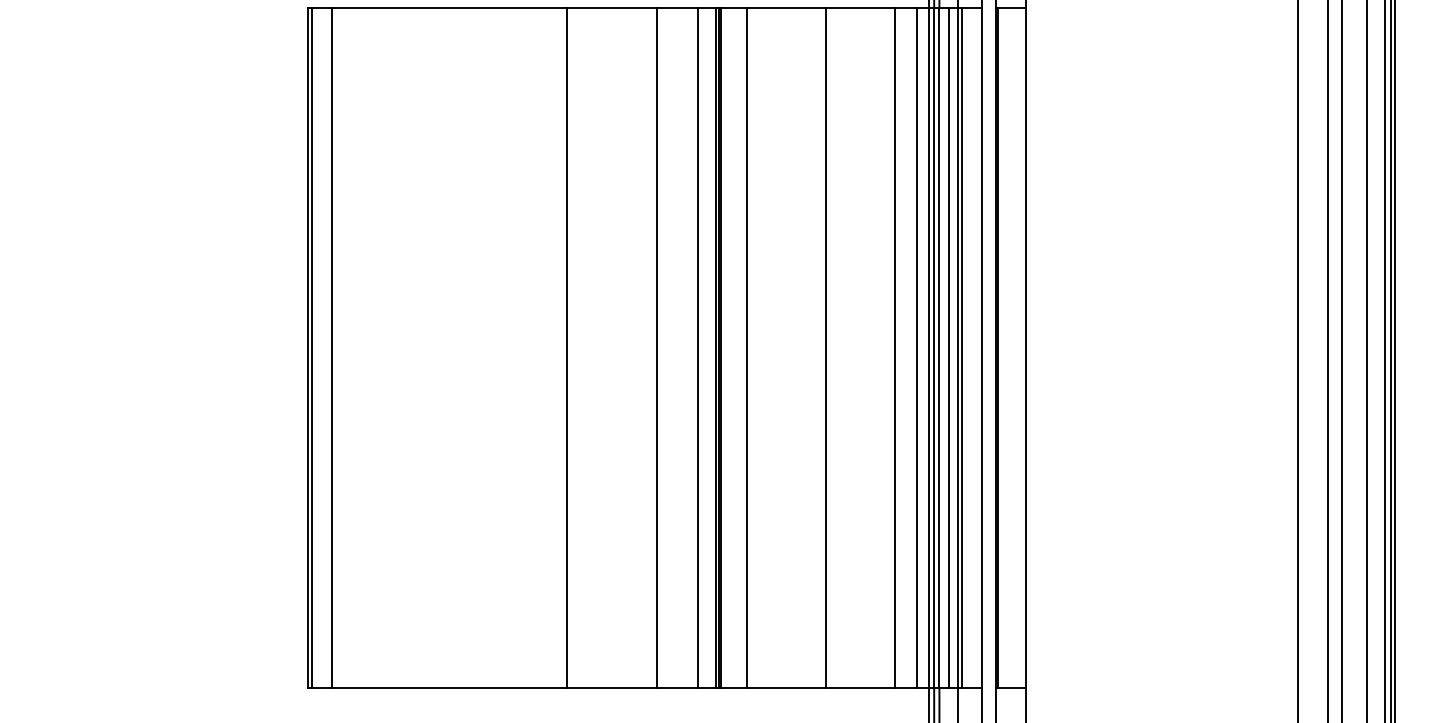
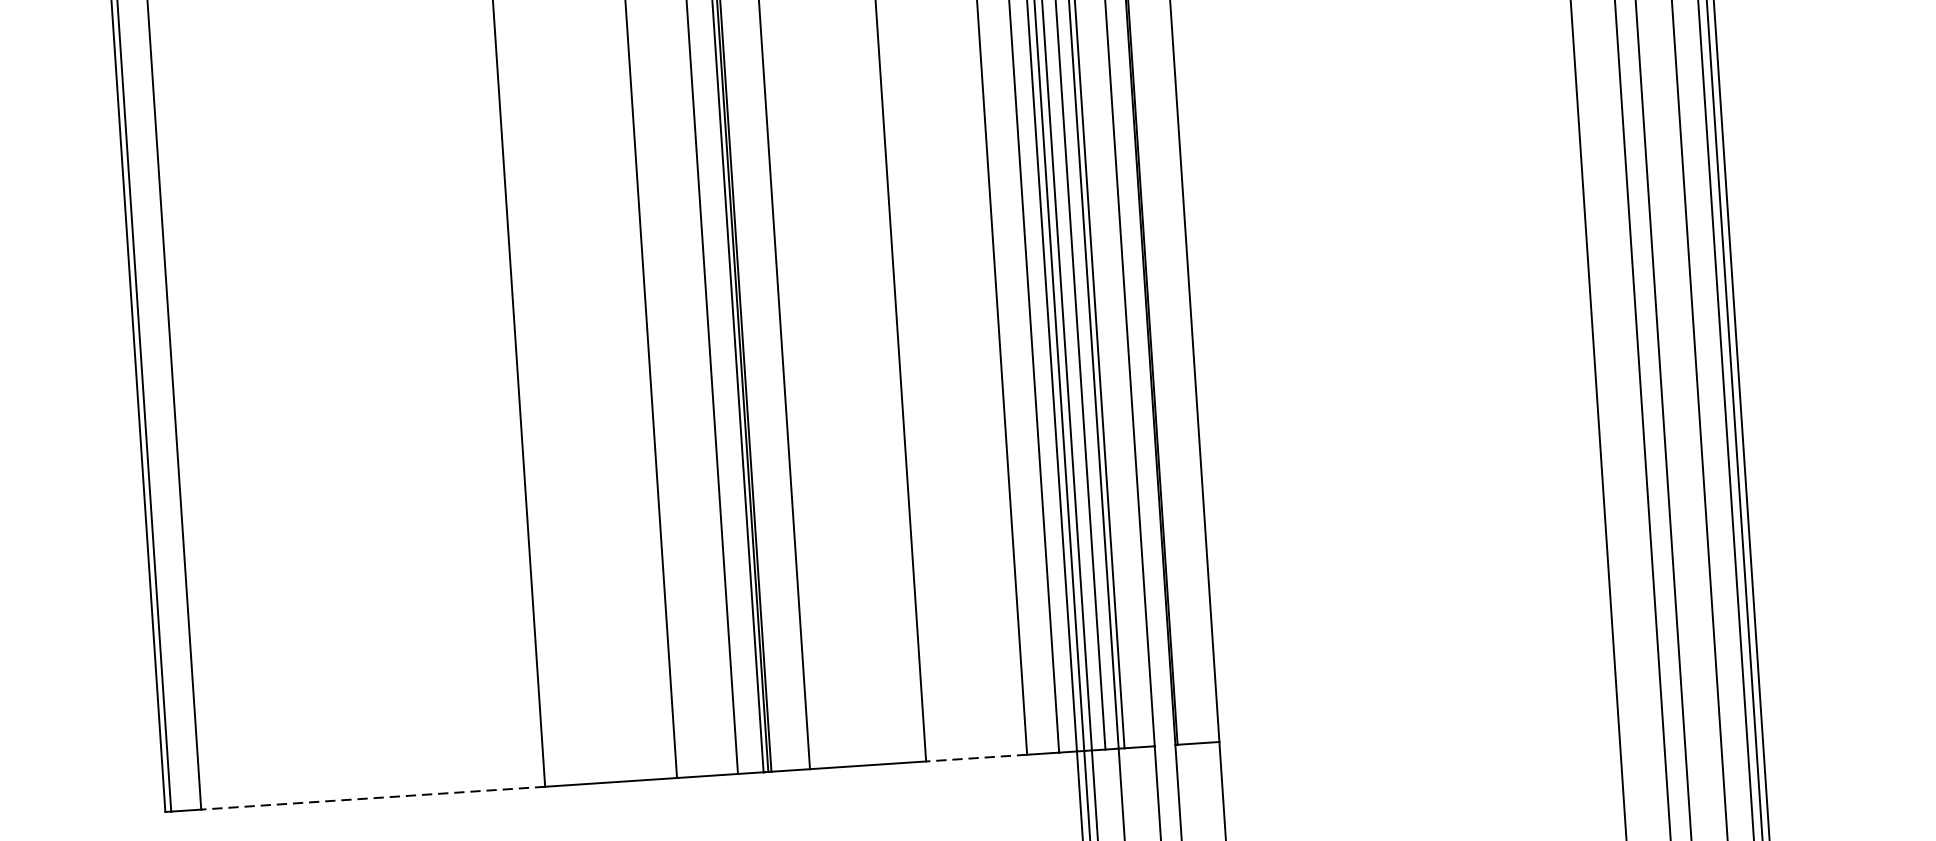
line: (448, 688) -> (372, 798), solid -> dashed
line: (860, 688) -> (976, 758), solid -> dashed

